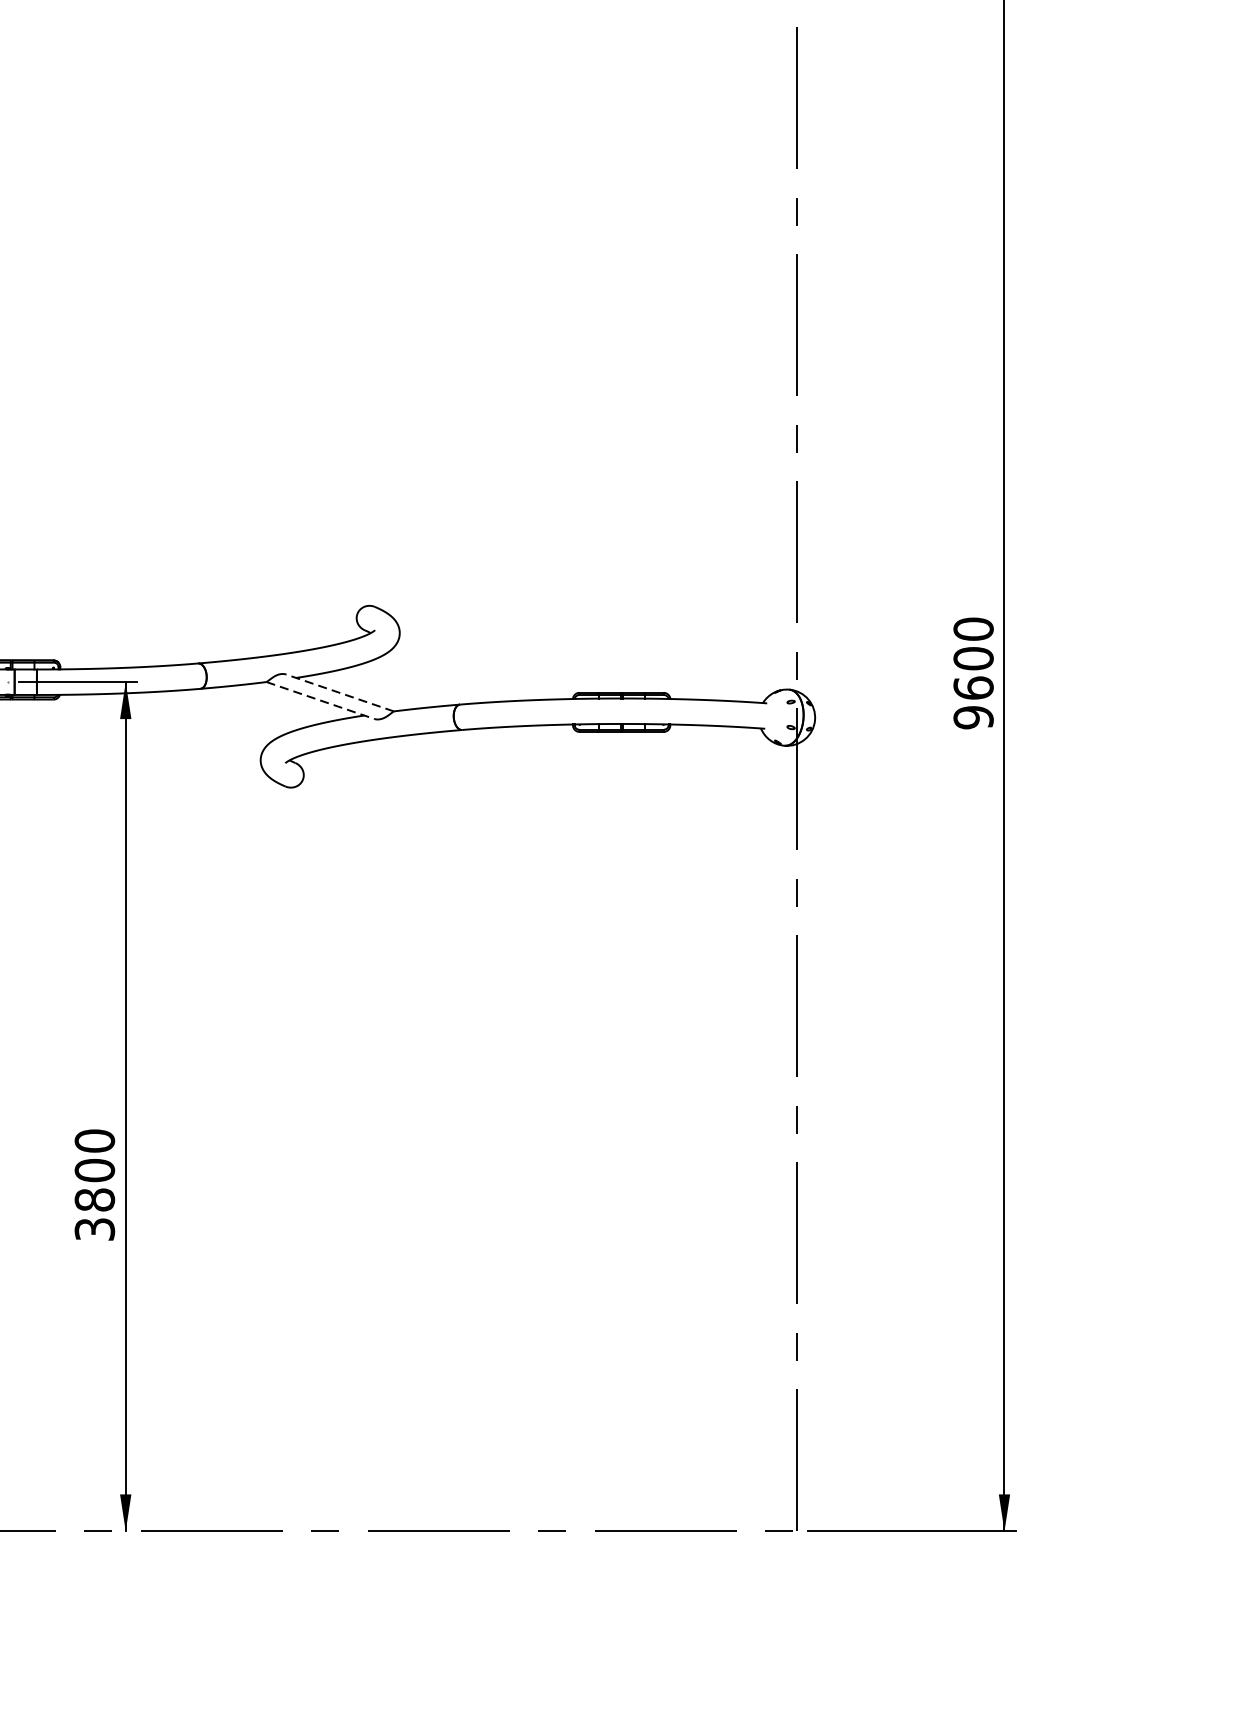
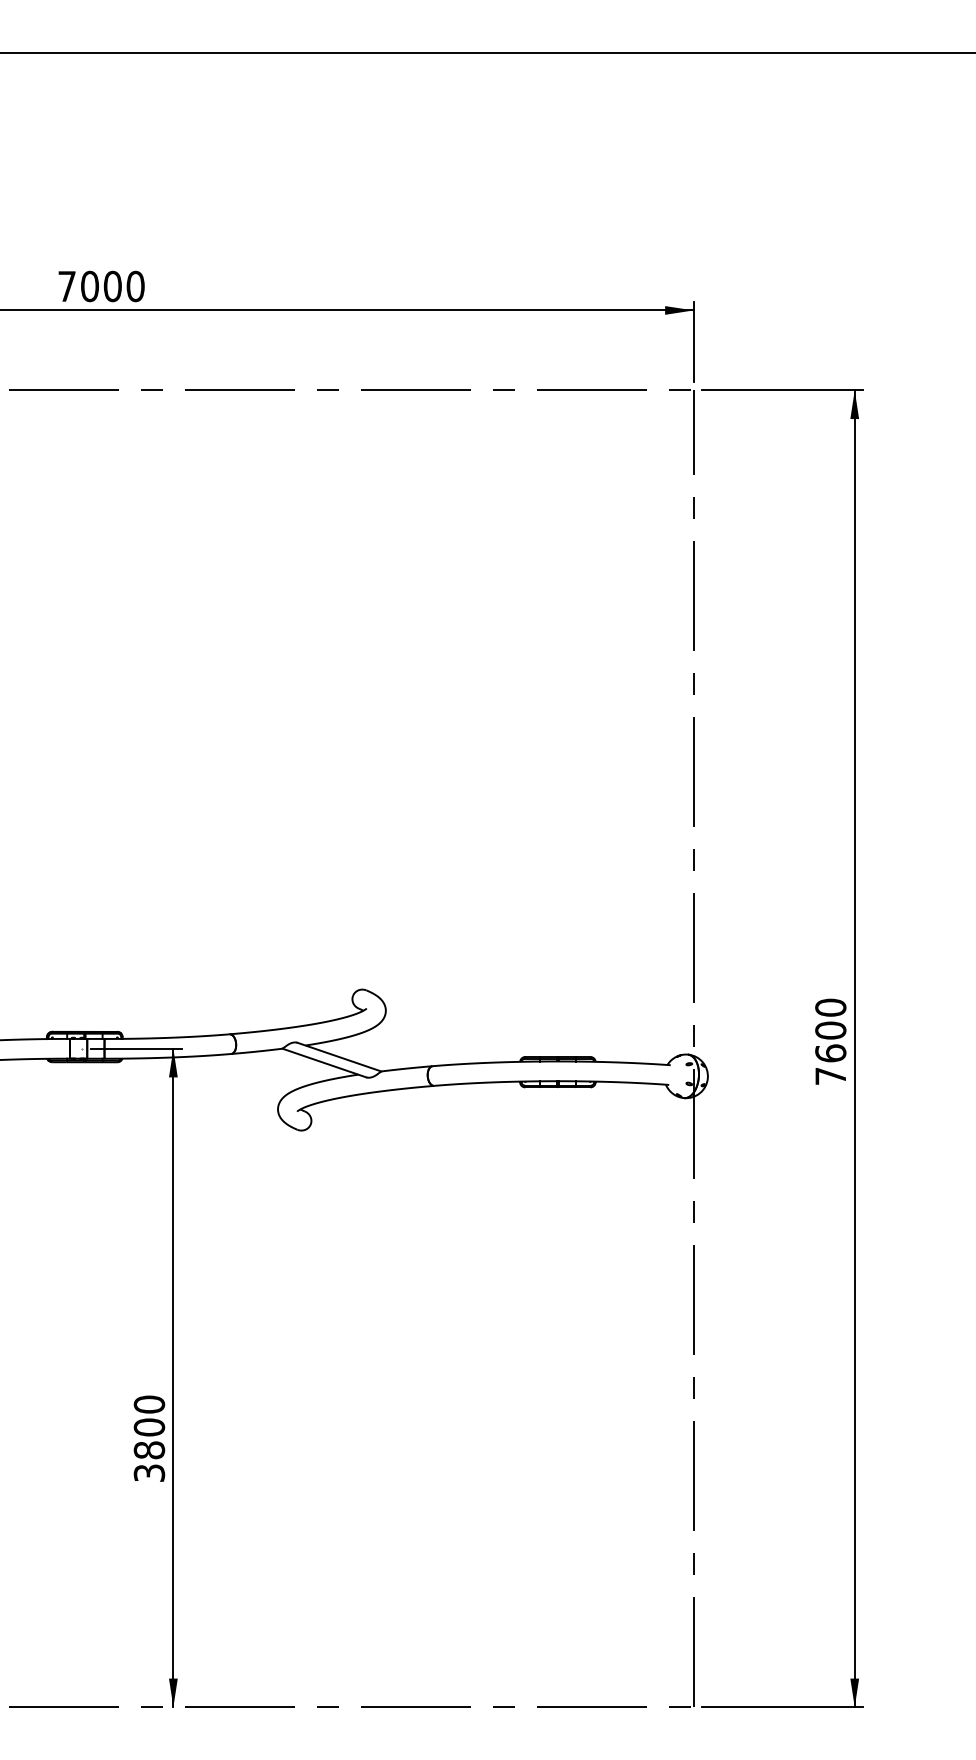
line: (338, 692) -> (338, 1056), dashed -> solid
line: (320, 701) -> (324, 1063), dashed -> solid
text: (973, 717) -> (830, 1076), 9600 -> 7600

